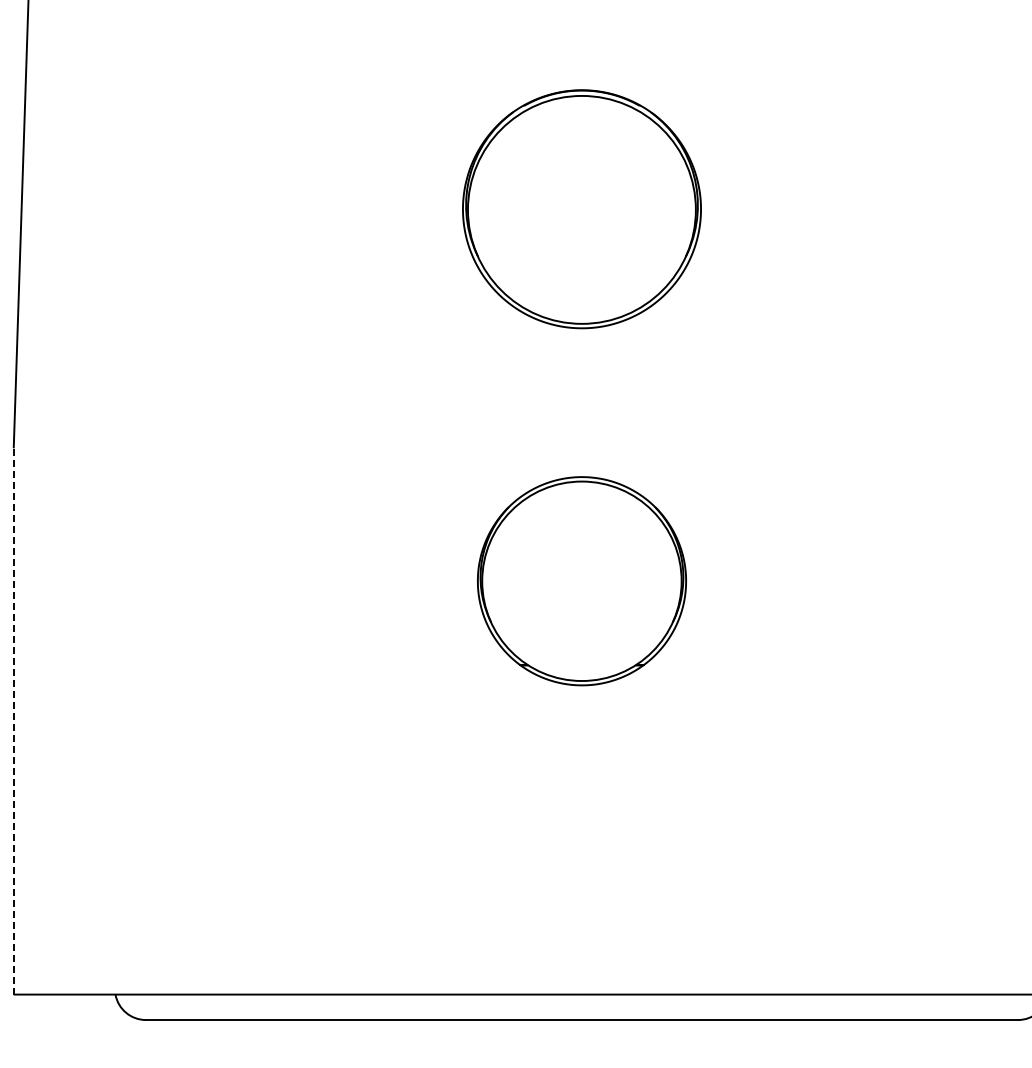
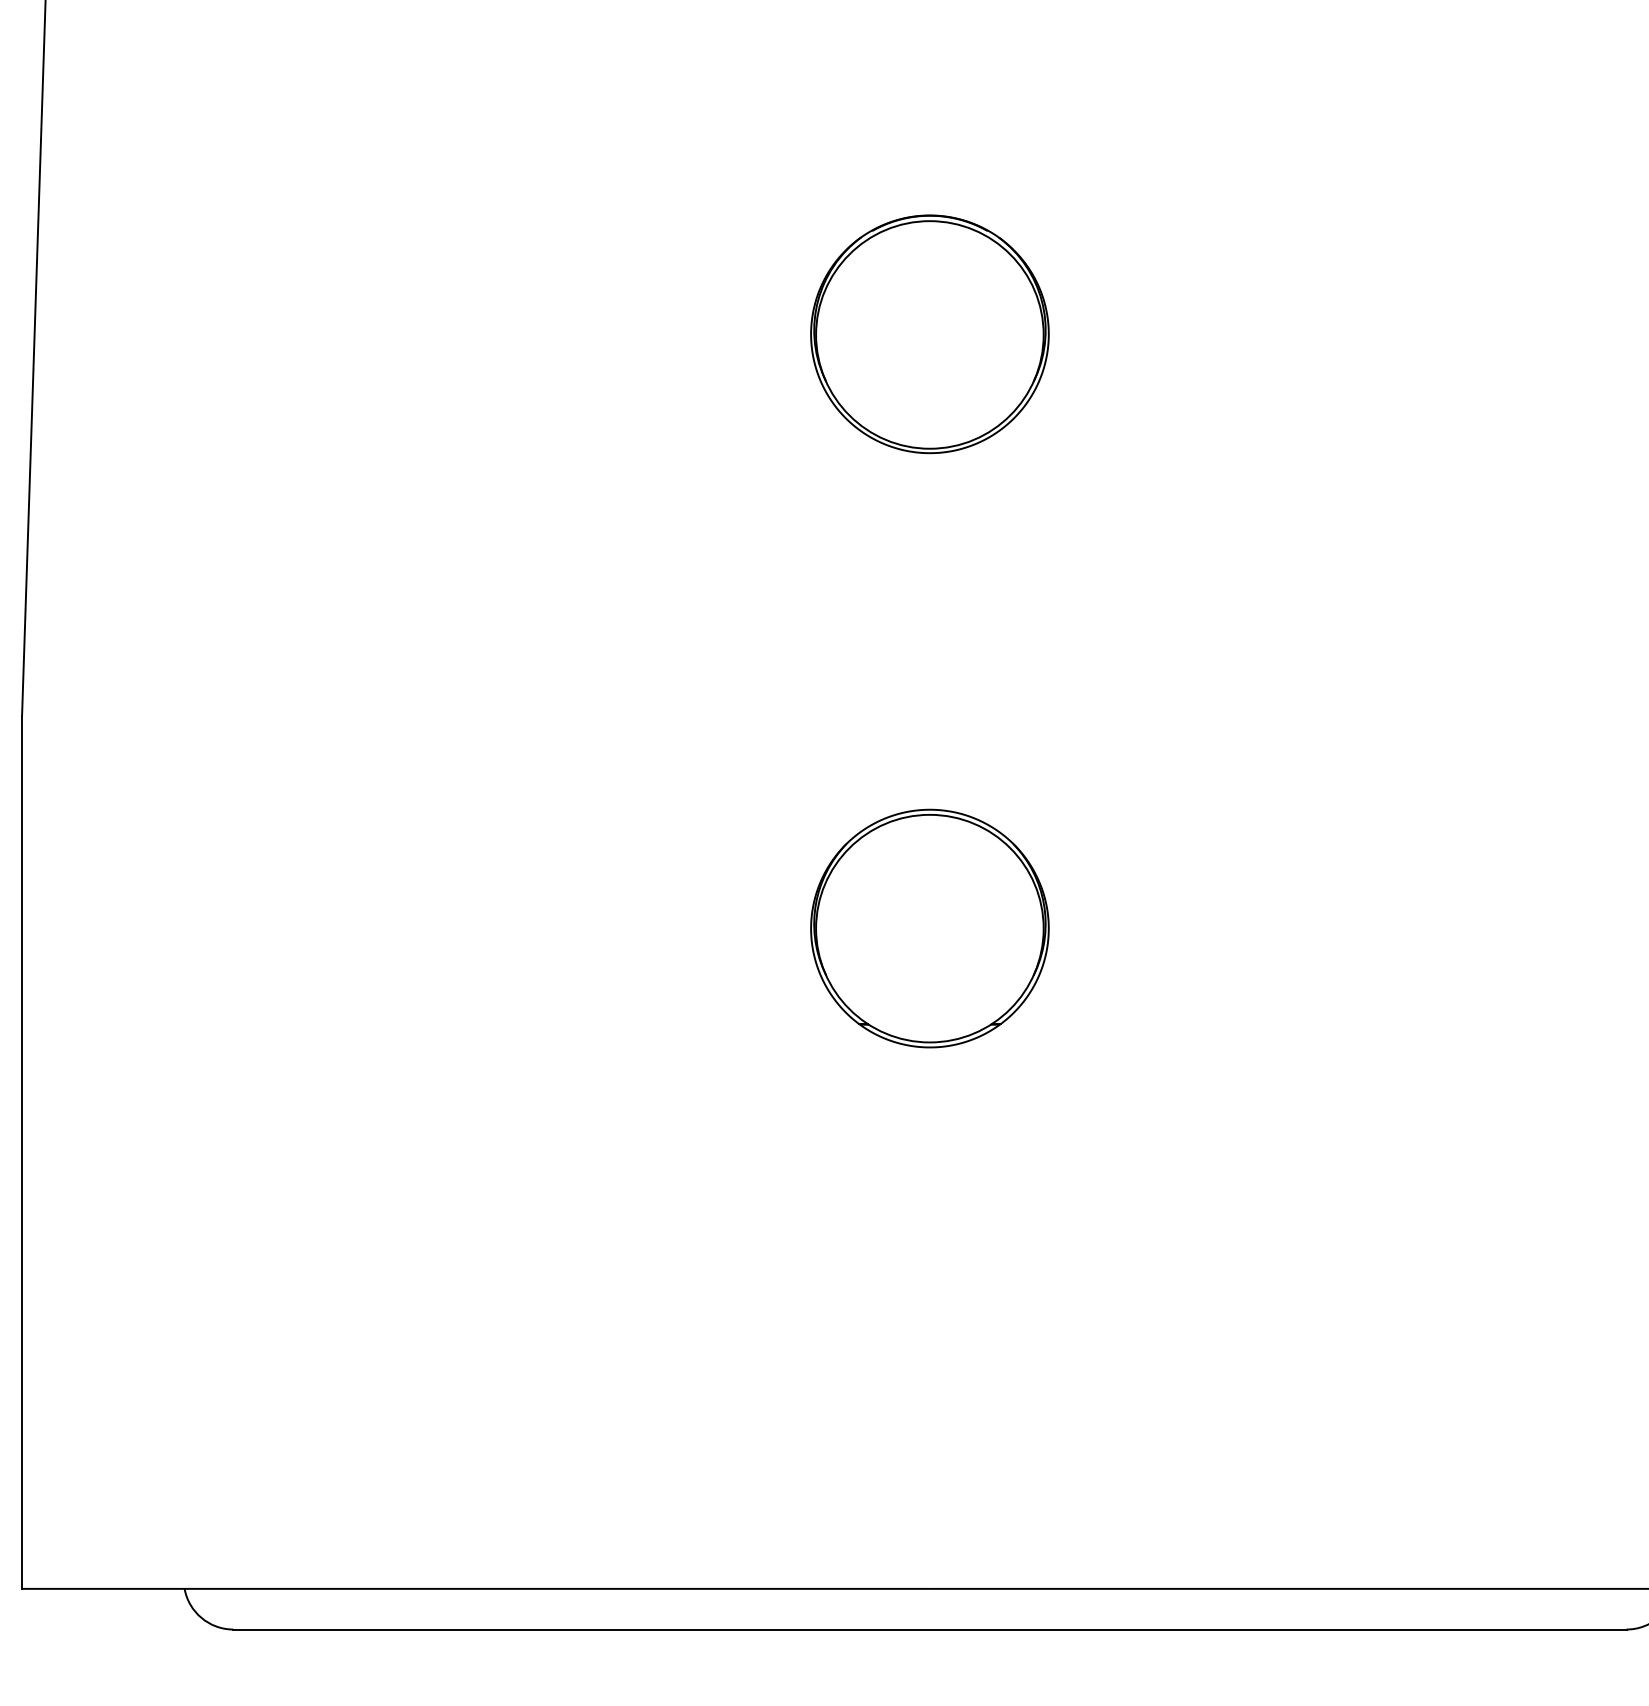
part: (581, 209) -> (929, 334), size x0.62
part: (581, 581) -> (929, 928), size x0.71
line: (13, 720) -> (21, 1150), dashed -> solid

